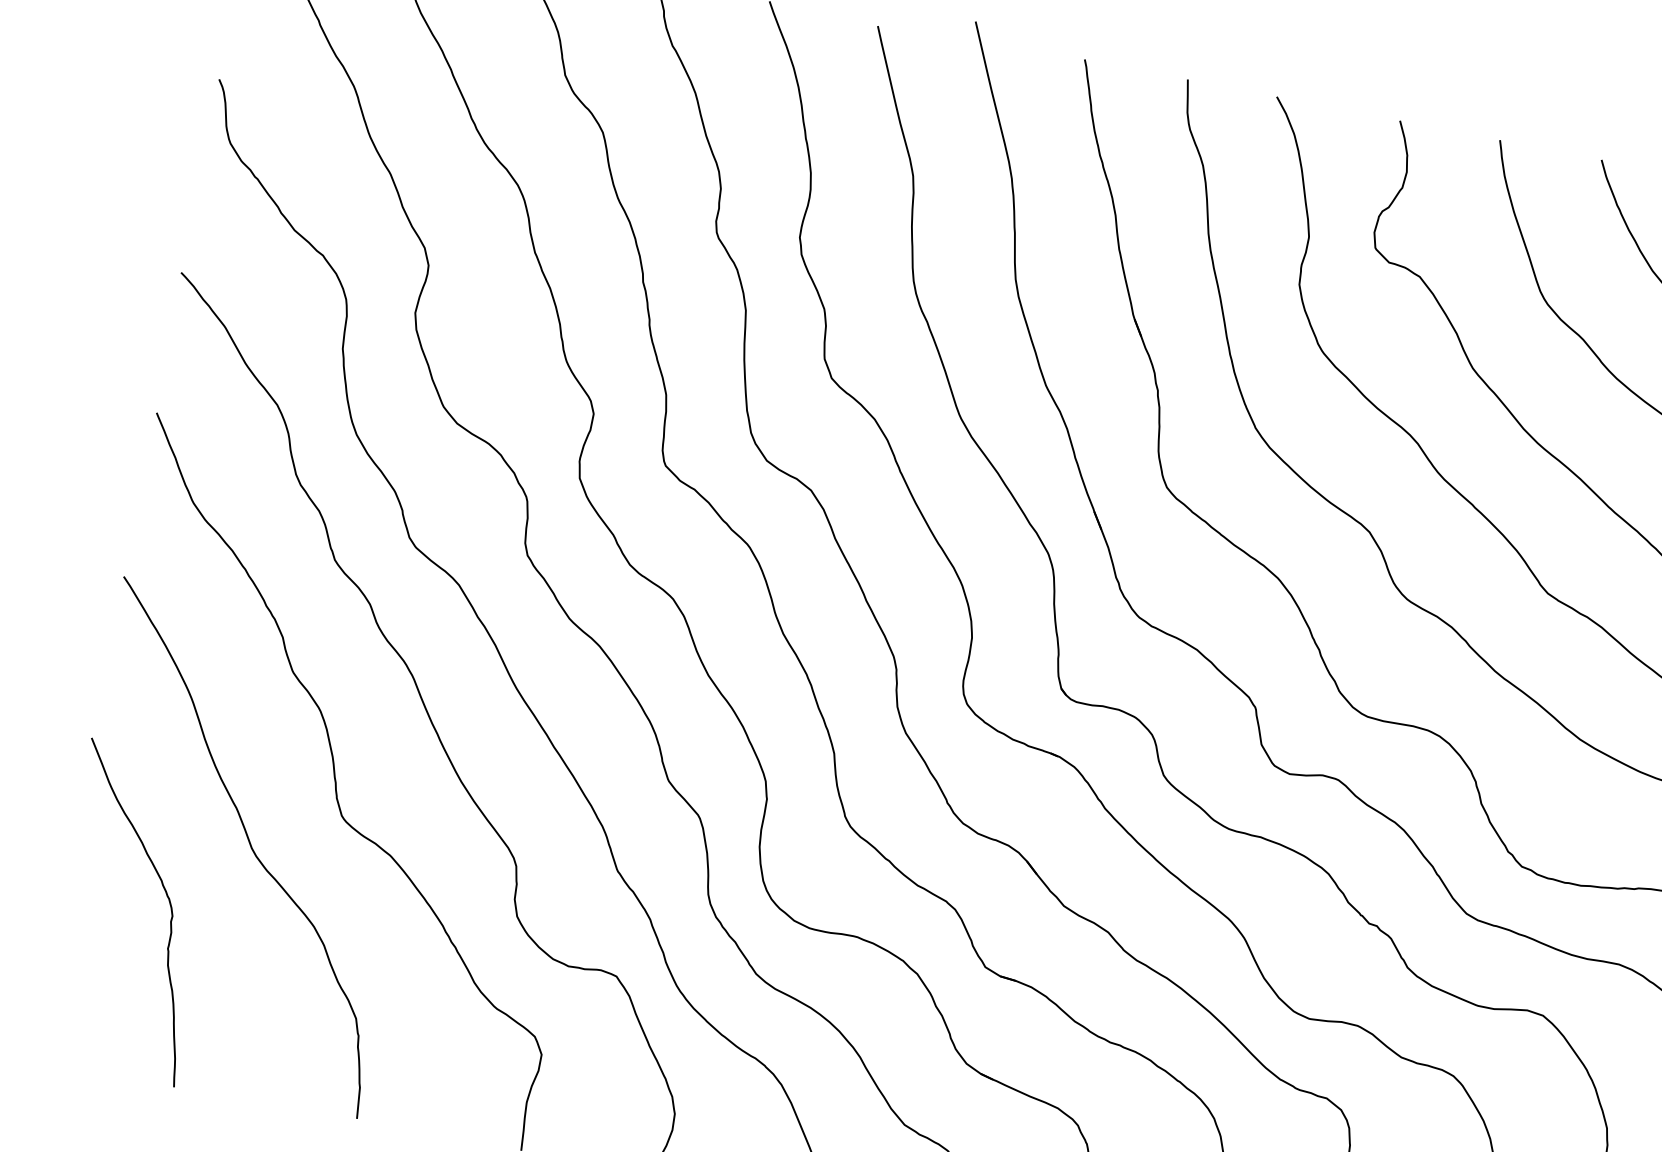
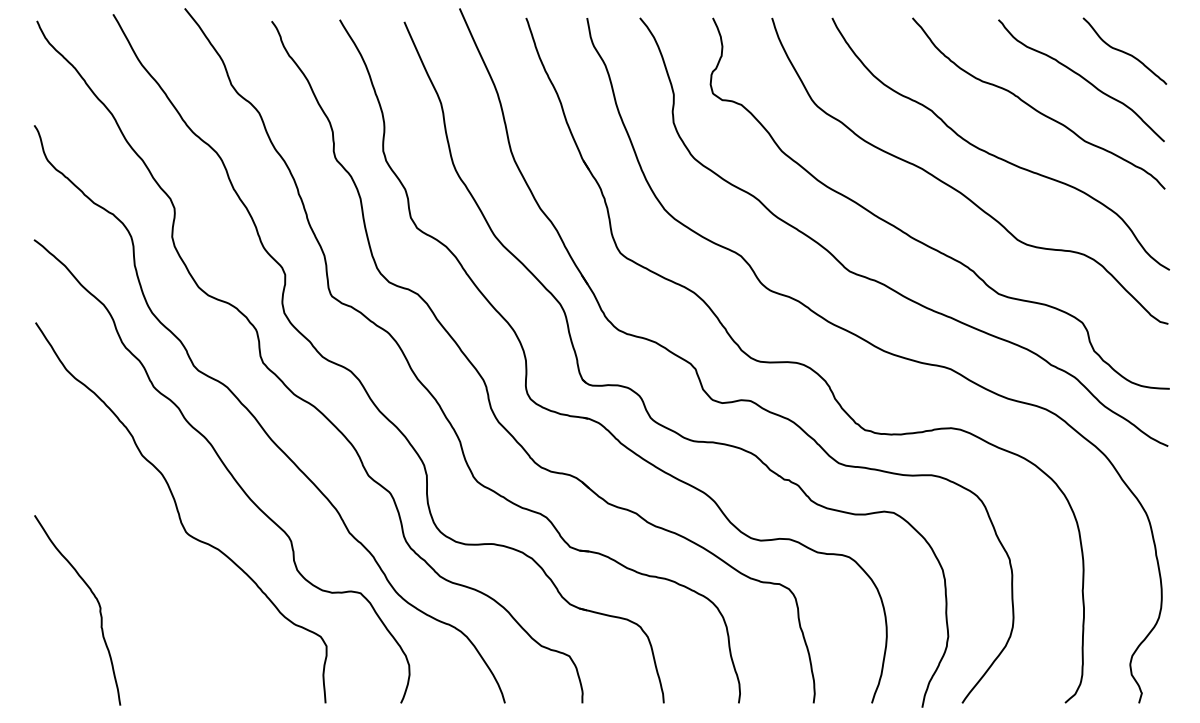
curve: (247, 843) -> (135, 558), removed

